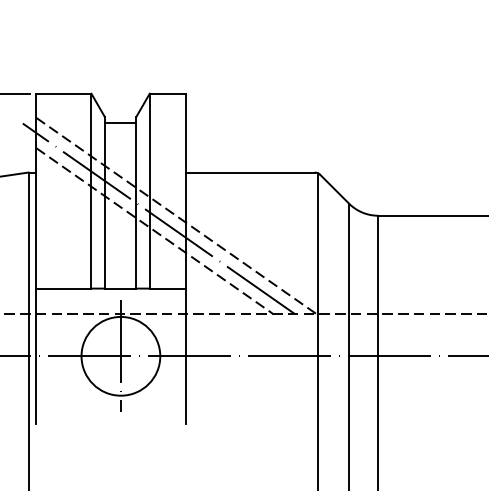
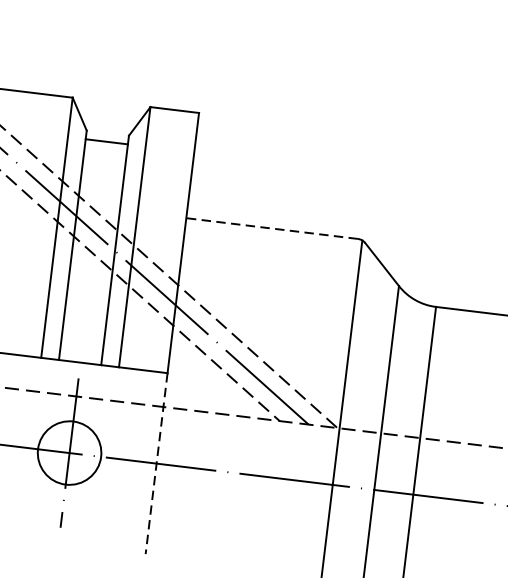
line: (249, 172) -> (271, 228), solid -> dashed
circle: (120, 355) -> (69, 451), size x0.6
line: (186, 356) -> (157, 463), solid -> dashed

